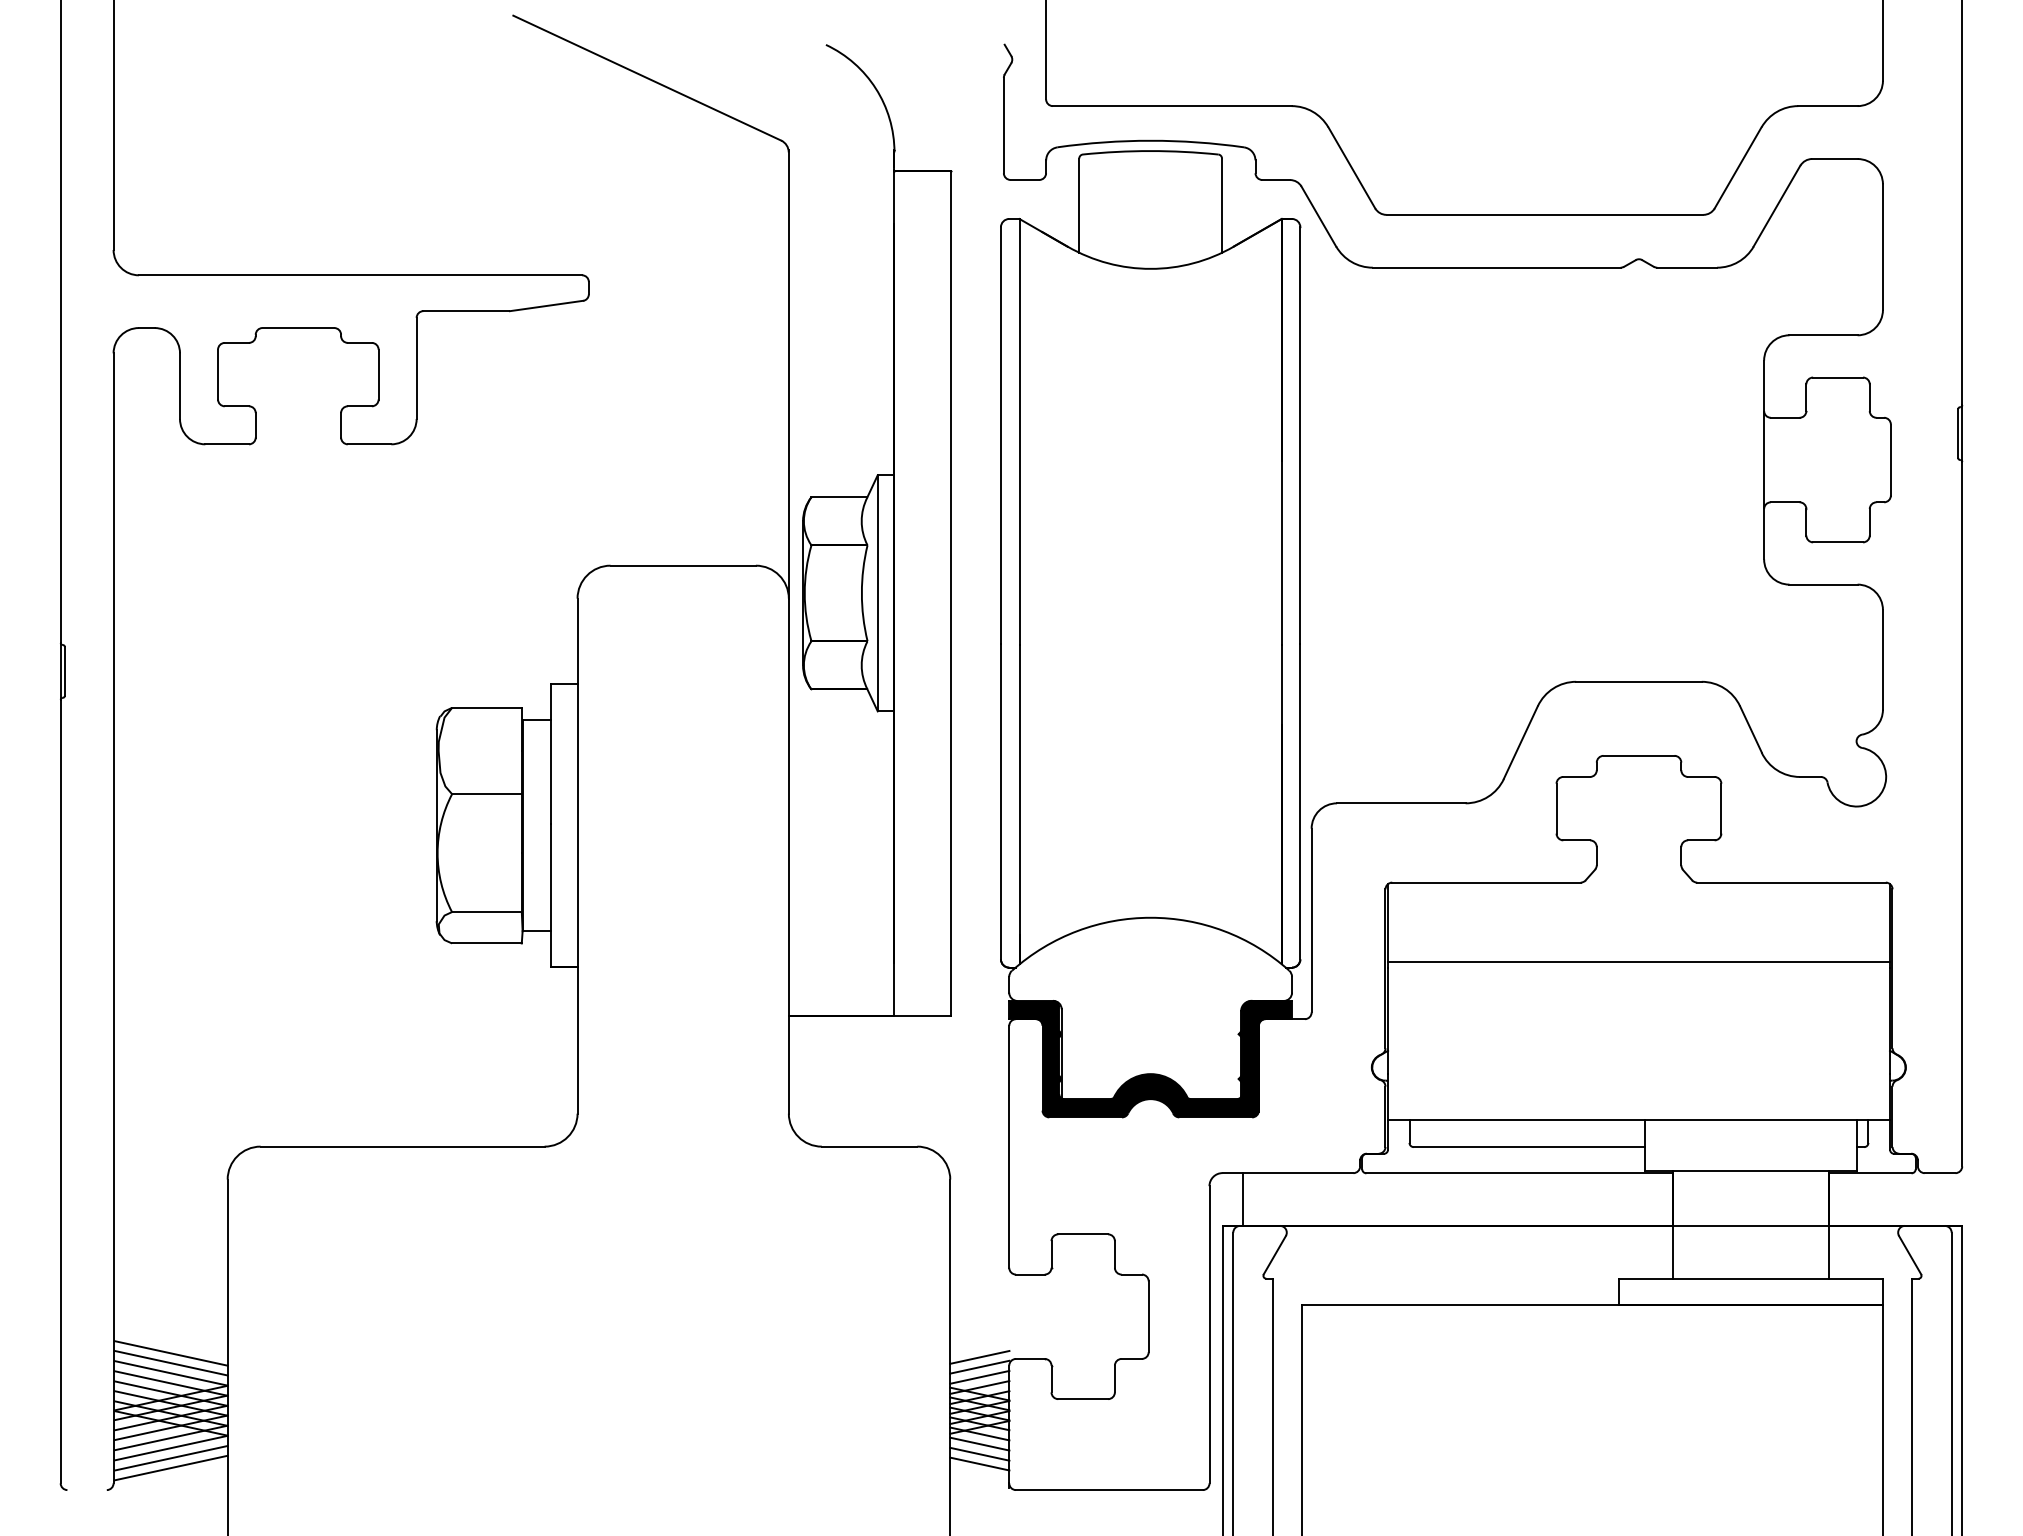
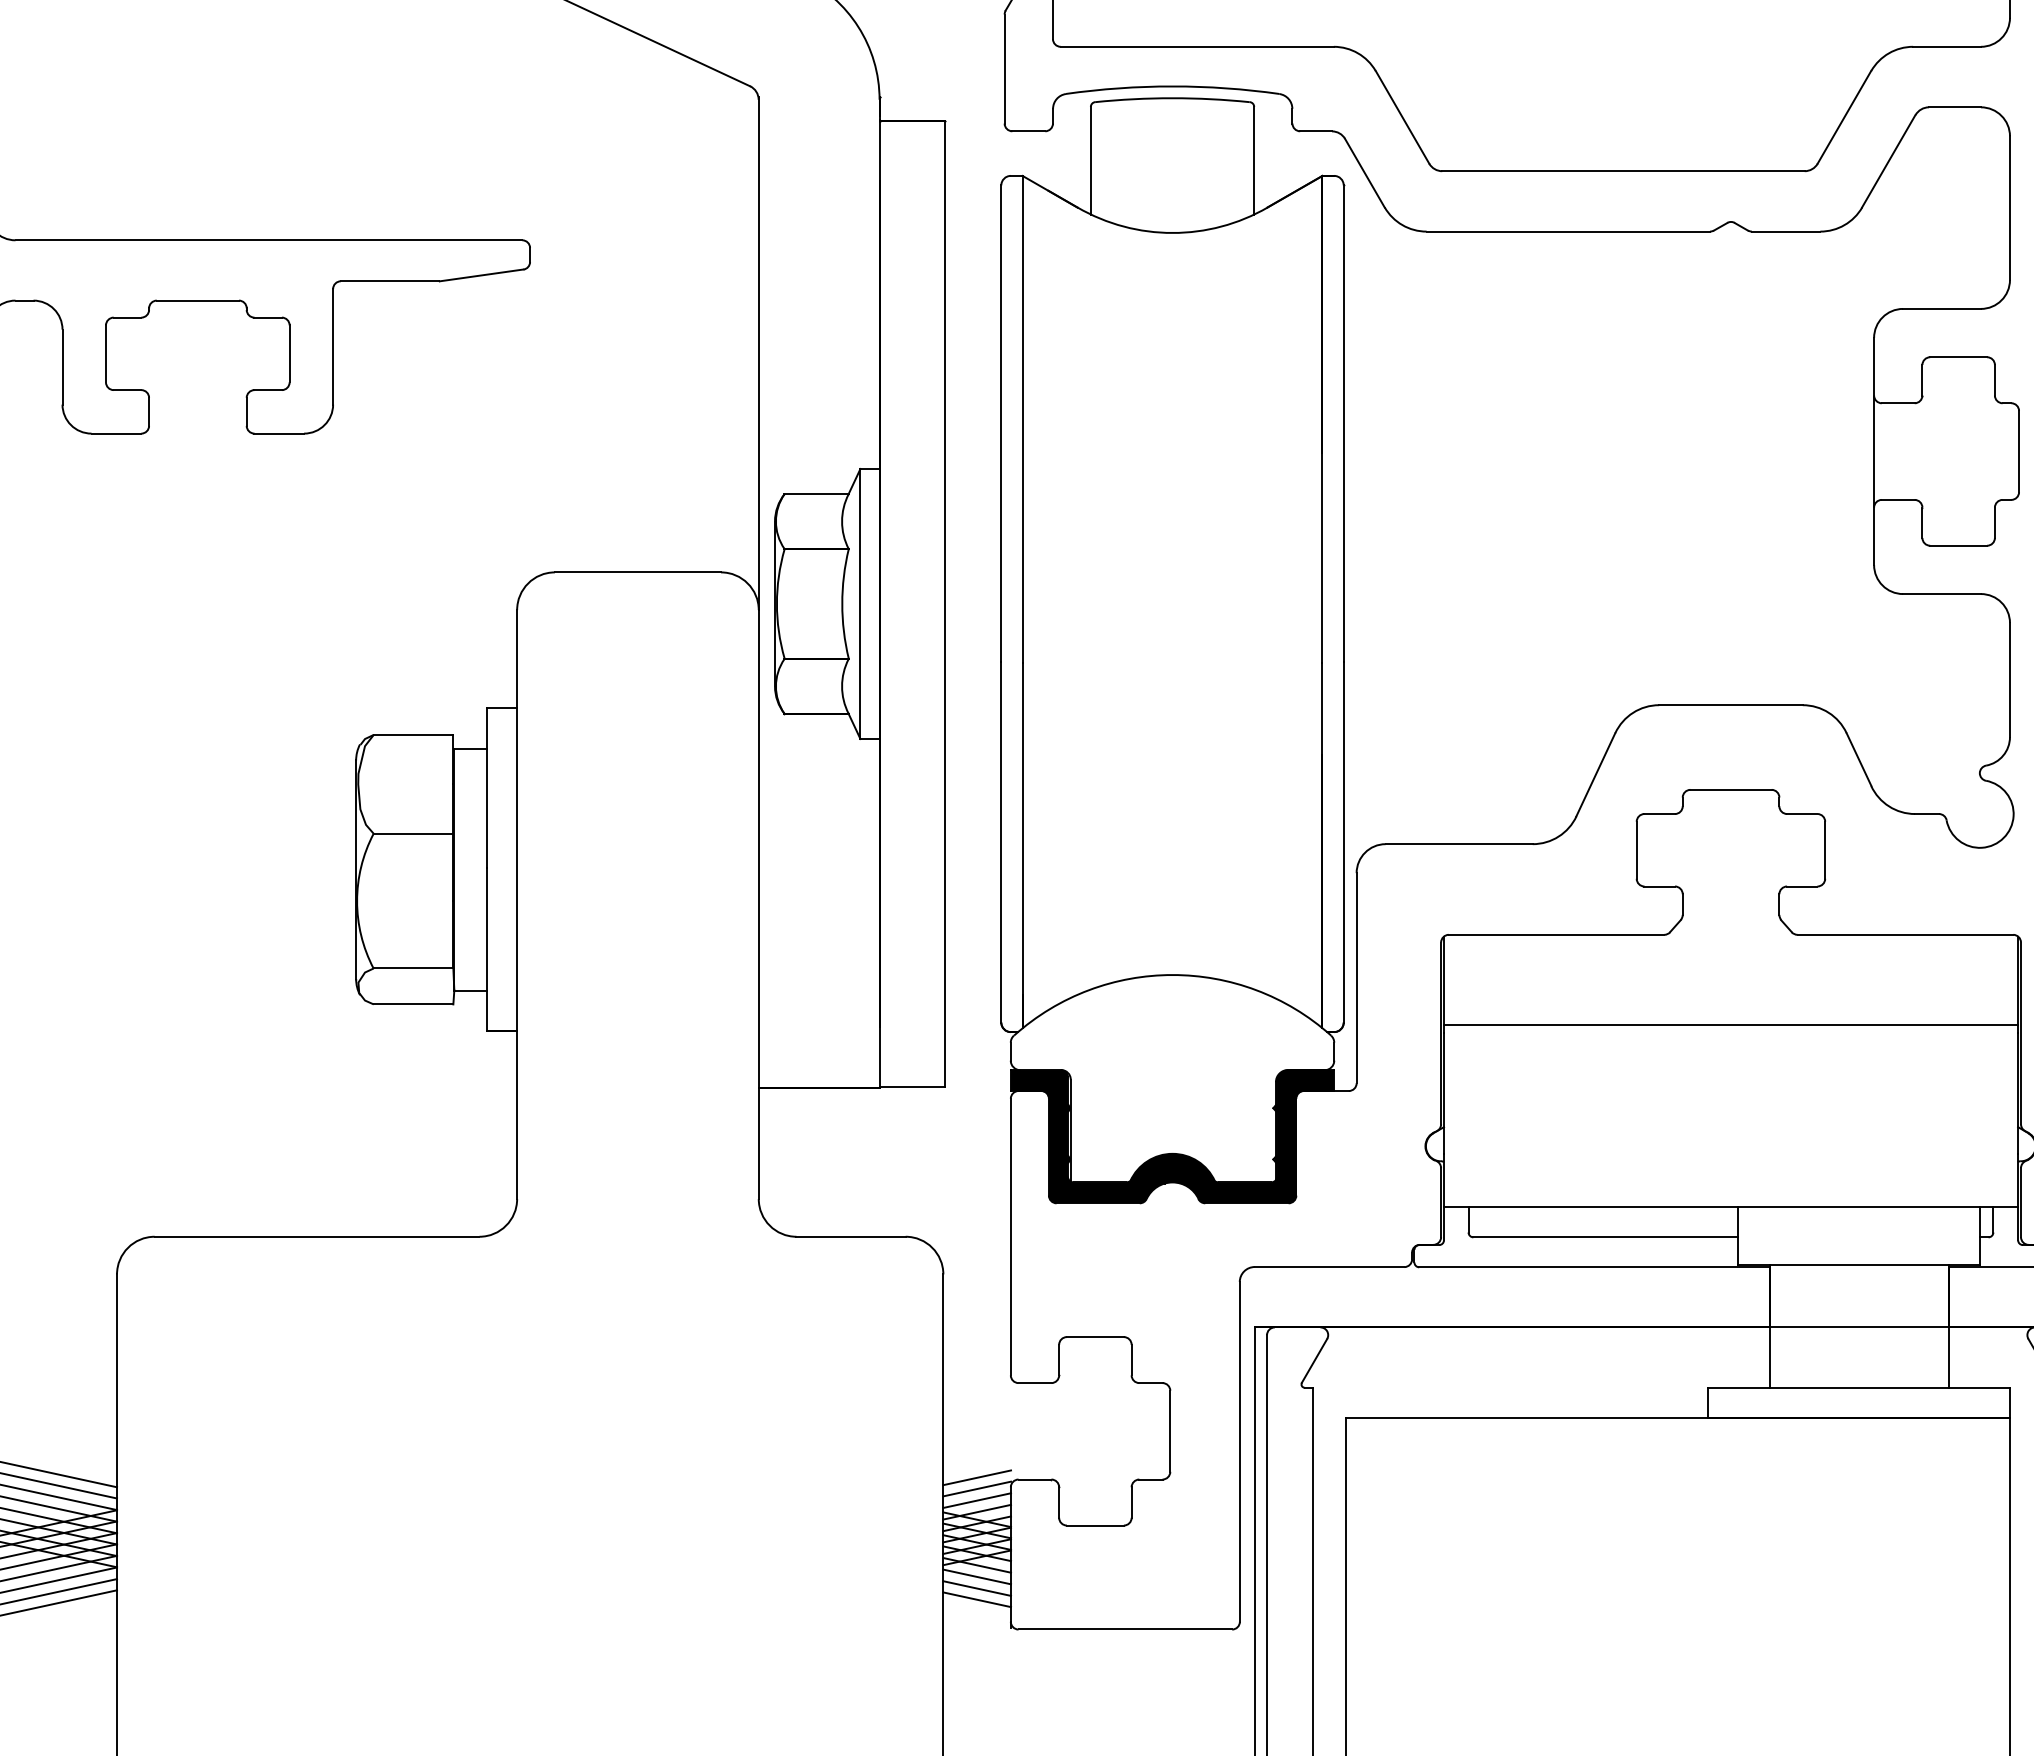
line: (1243, 1199) -> (1278, 1297), removed

